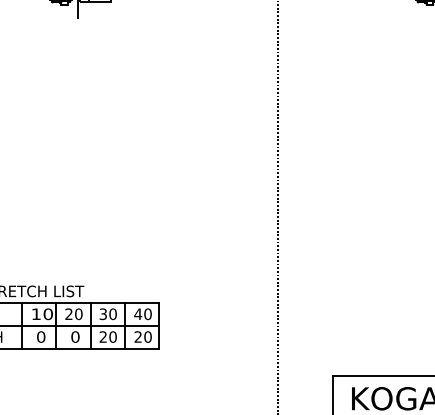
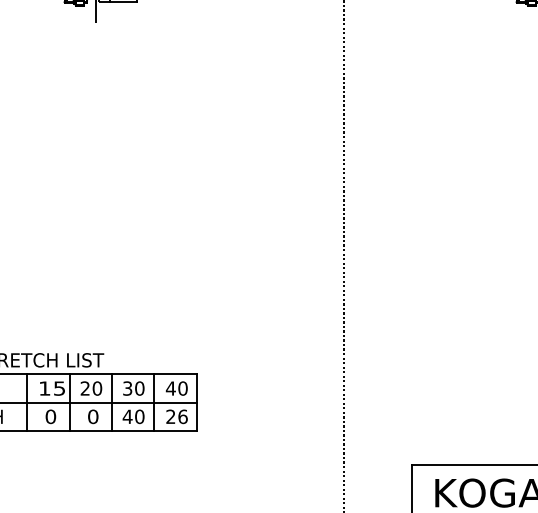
text: (48, 314) -> (59, 388), 10 -> 15
text: (103, 336) -> (127, 416), 20 -> 40
text: (147, 336) -> (182, 416), 20 -> 26

